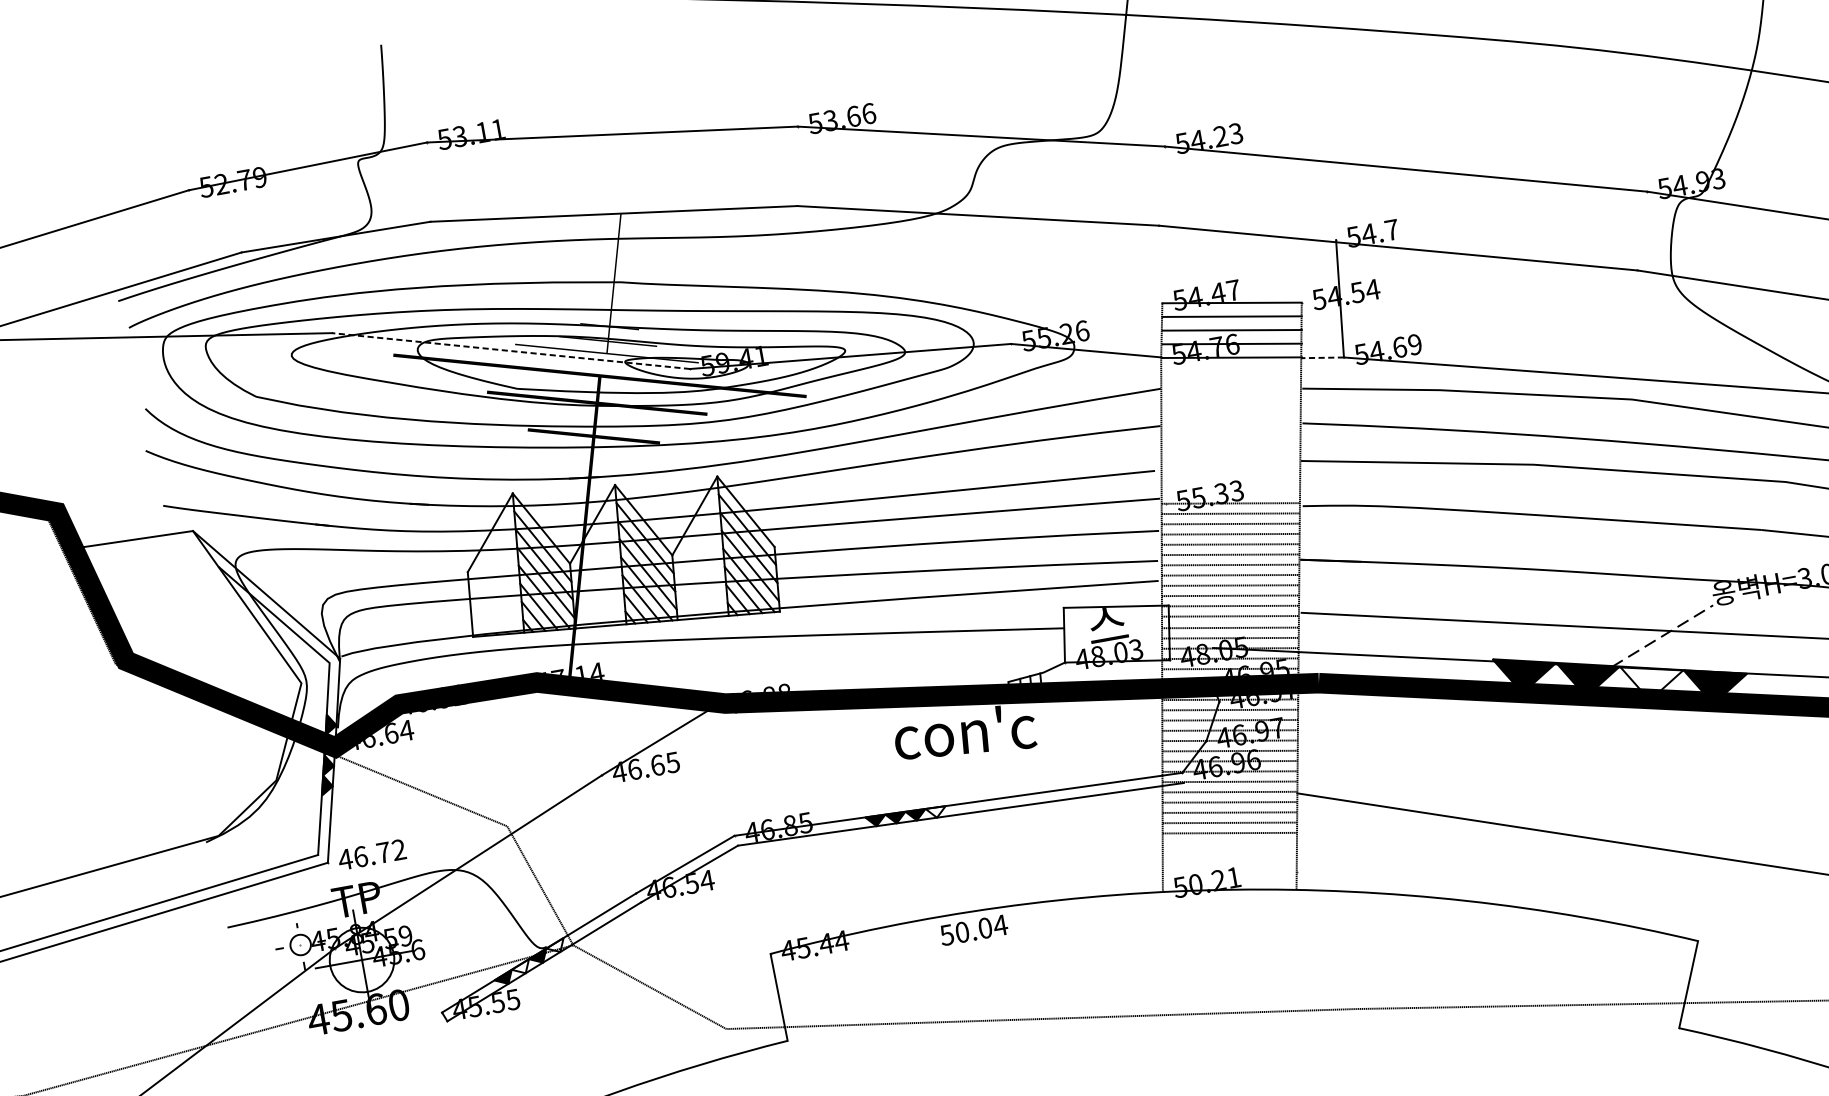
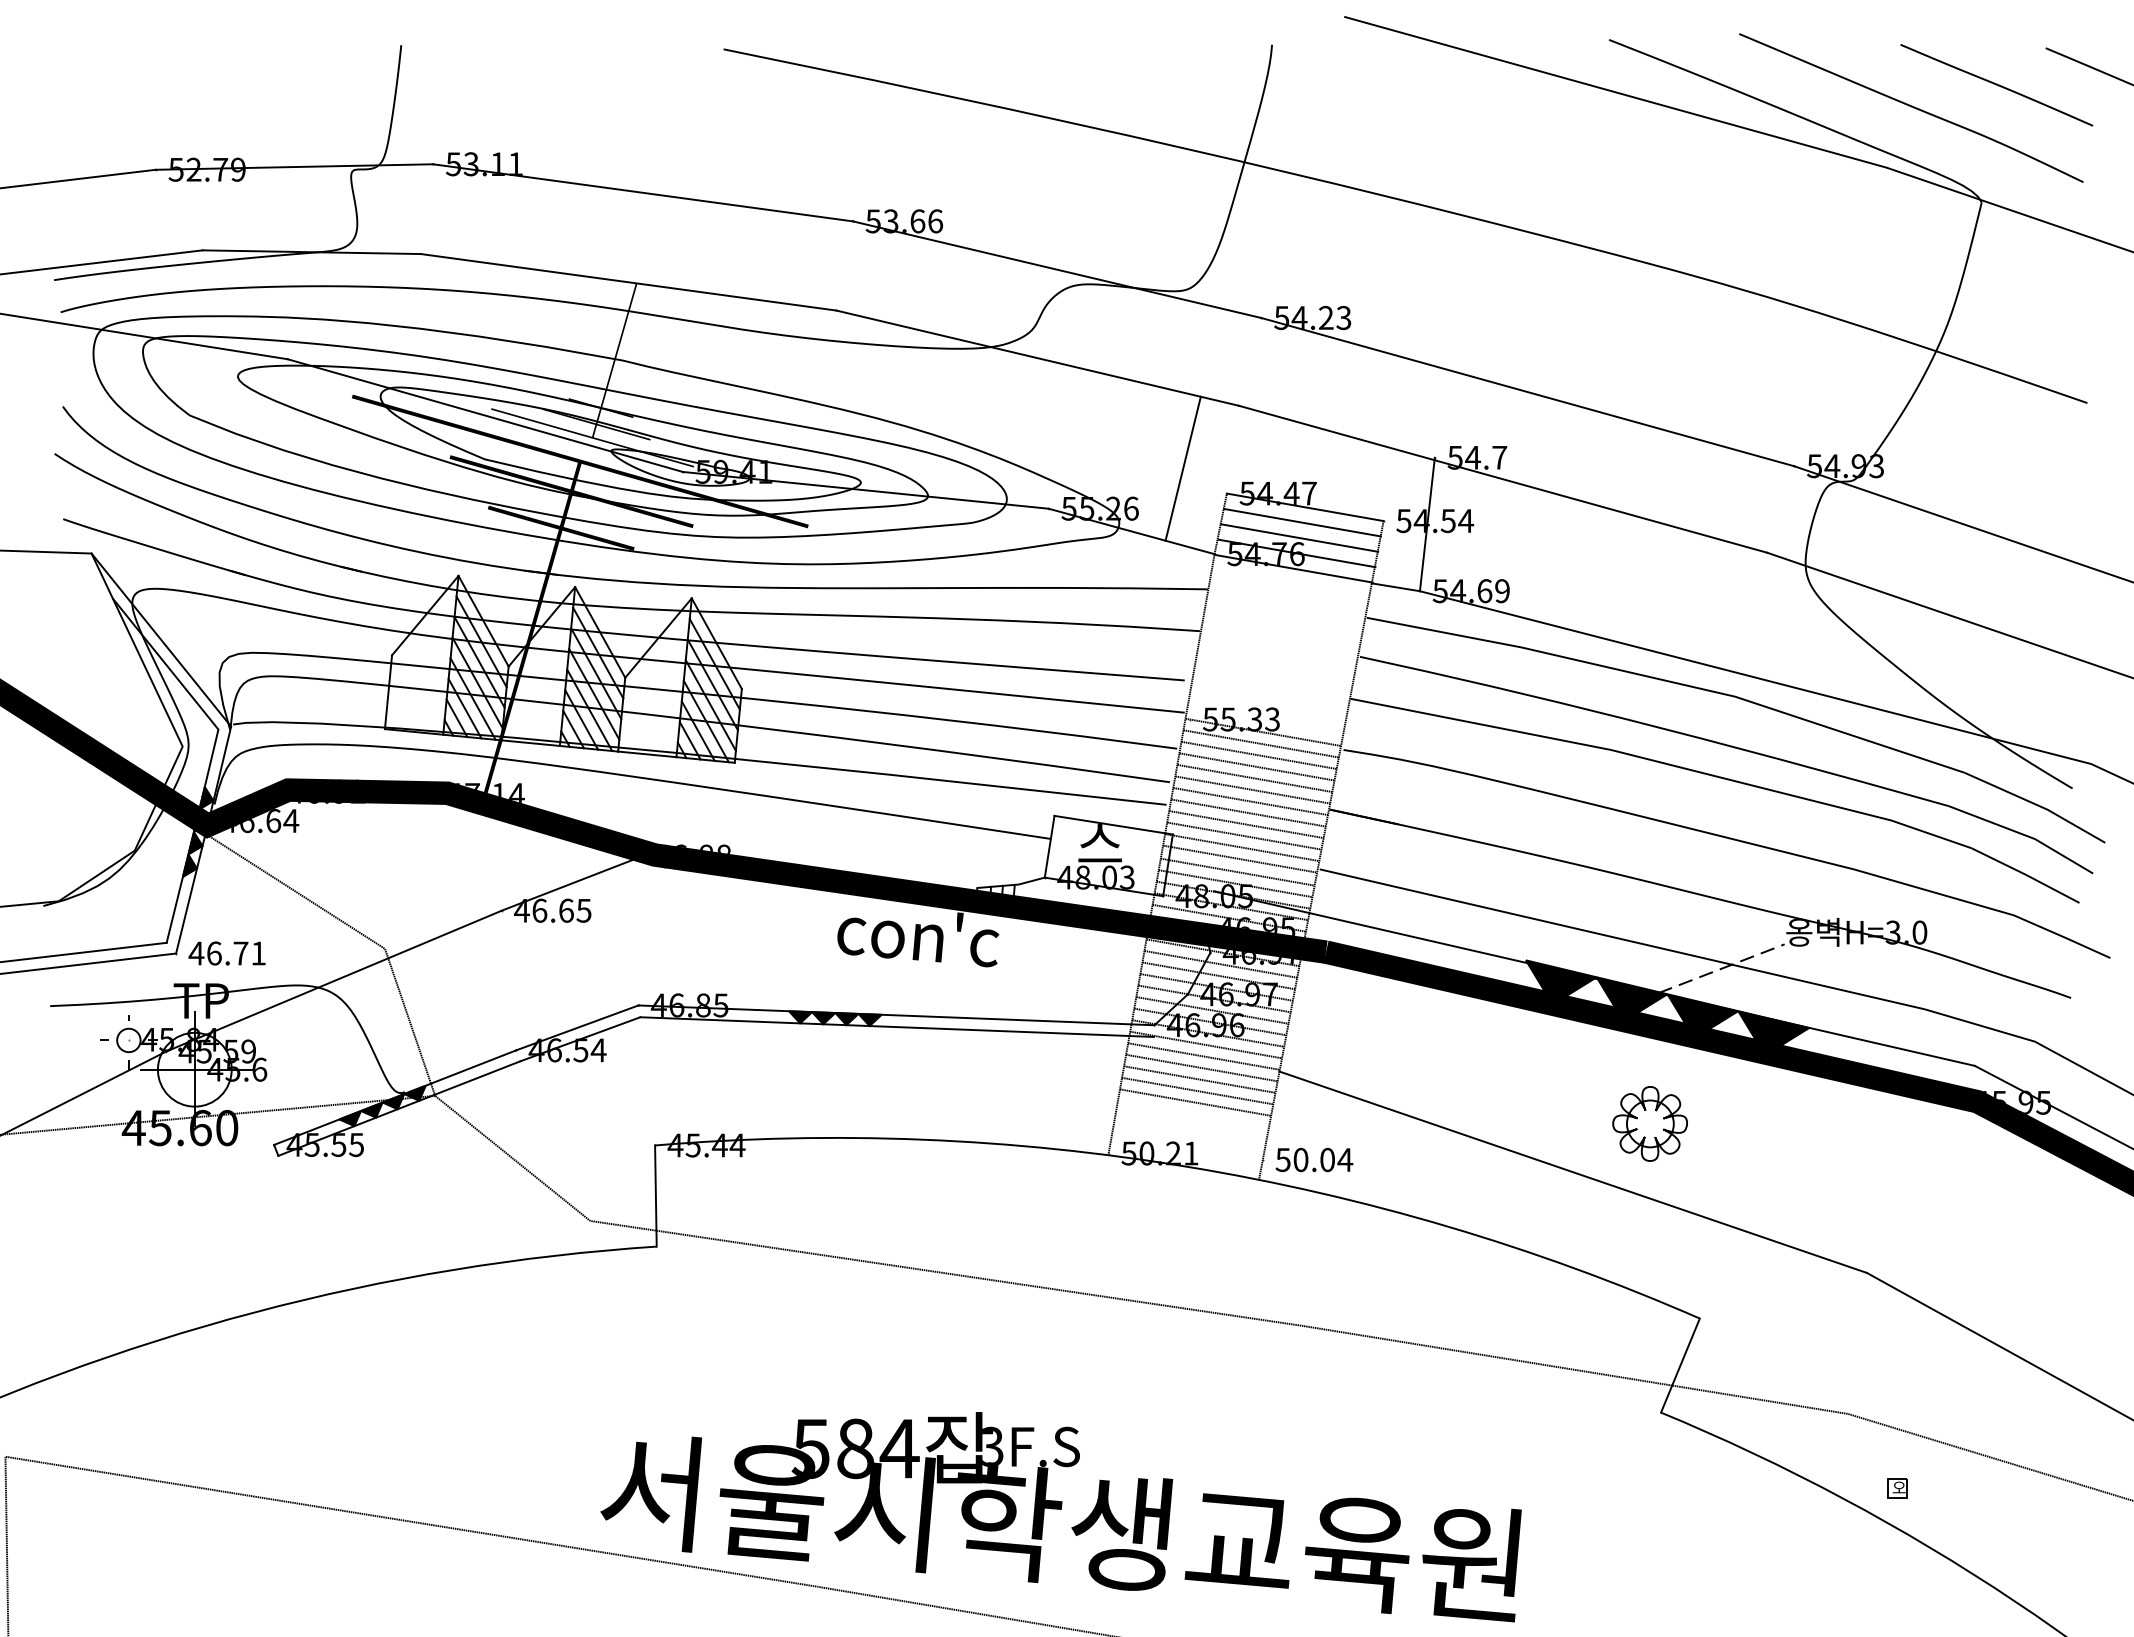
line: (1120, 288) -> (1182, 468), added
line: (510, 351) -> (484, 415), dashed -> solid
line: (1322, 358) -> (1395, 587), dashed -> solid
fill: (1653, 680) -> (1702, 1016), added
part: (1624, 780) -> (1649, 1123), added
fill: (935, 812) -> (869, 1019), added
text: (398, 849) -> (258, 953), 46.72 -> 46.71
text: (974, 930) -> (1314, 1160), moved
fill: (554, 945) -> (414, 1092), added
fill: (520, 966) -> (371, 1109), added

